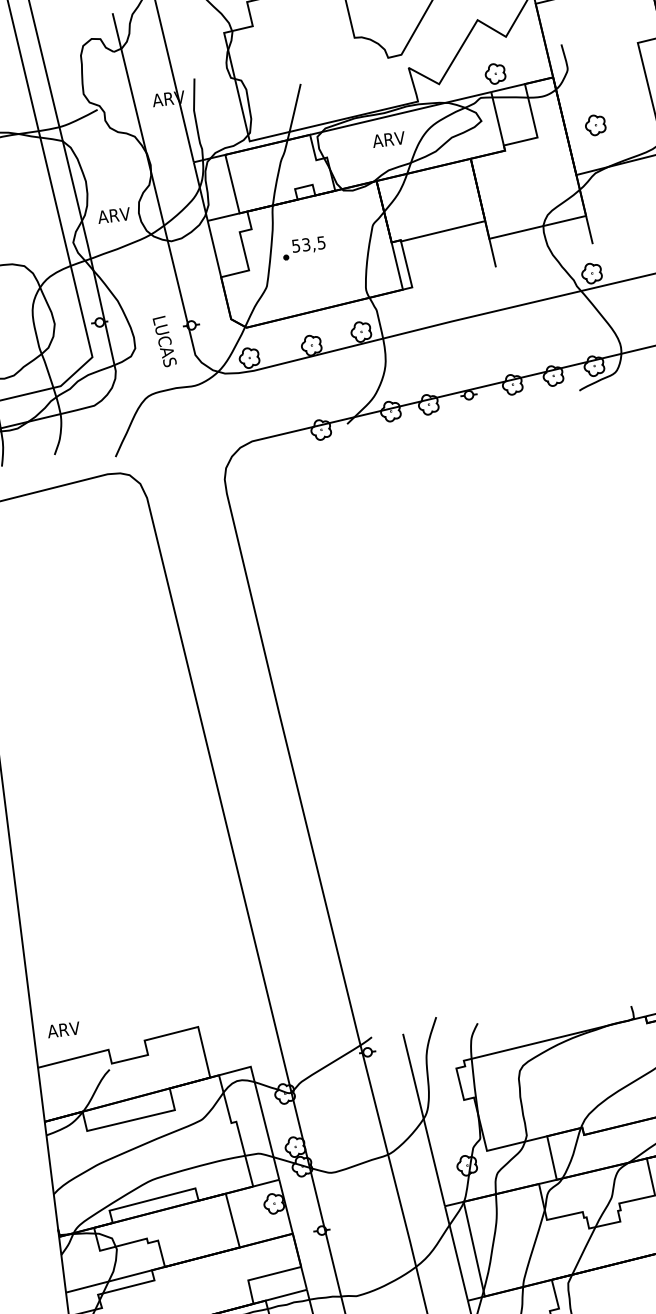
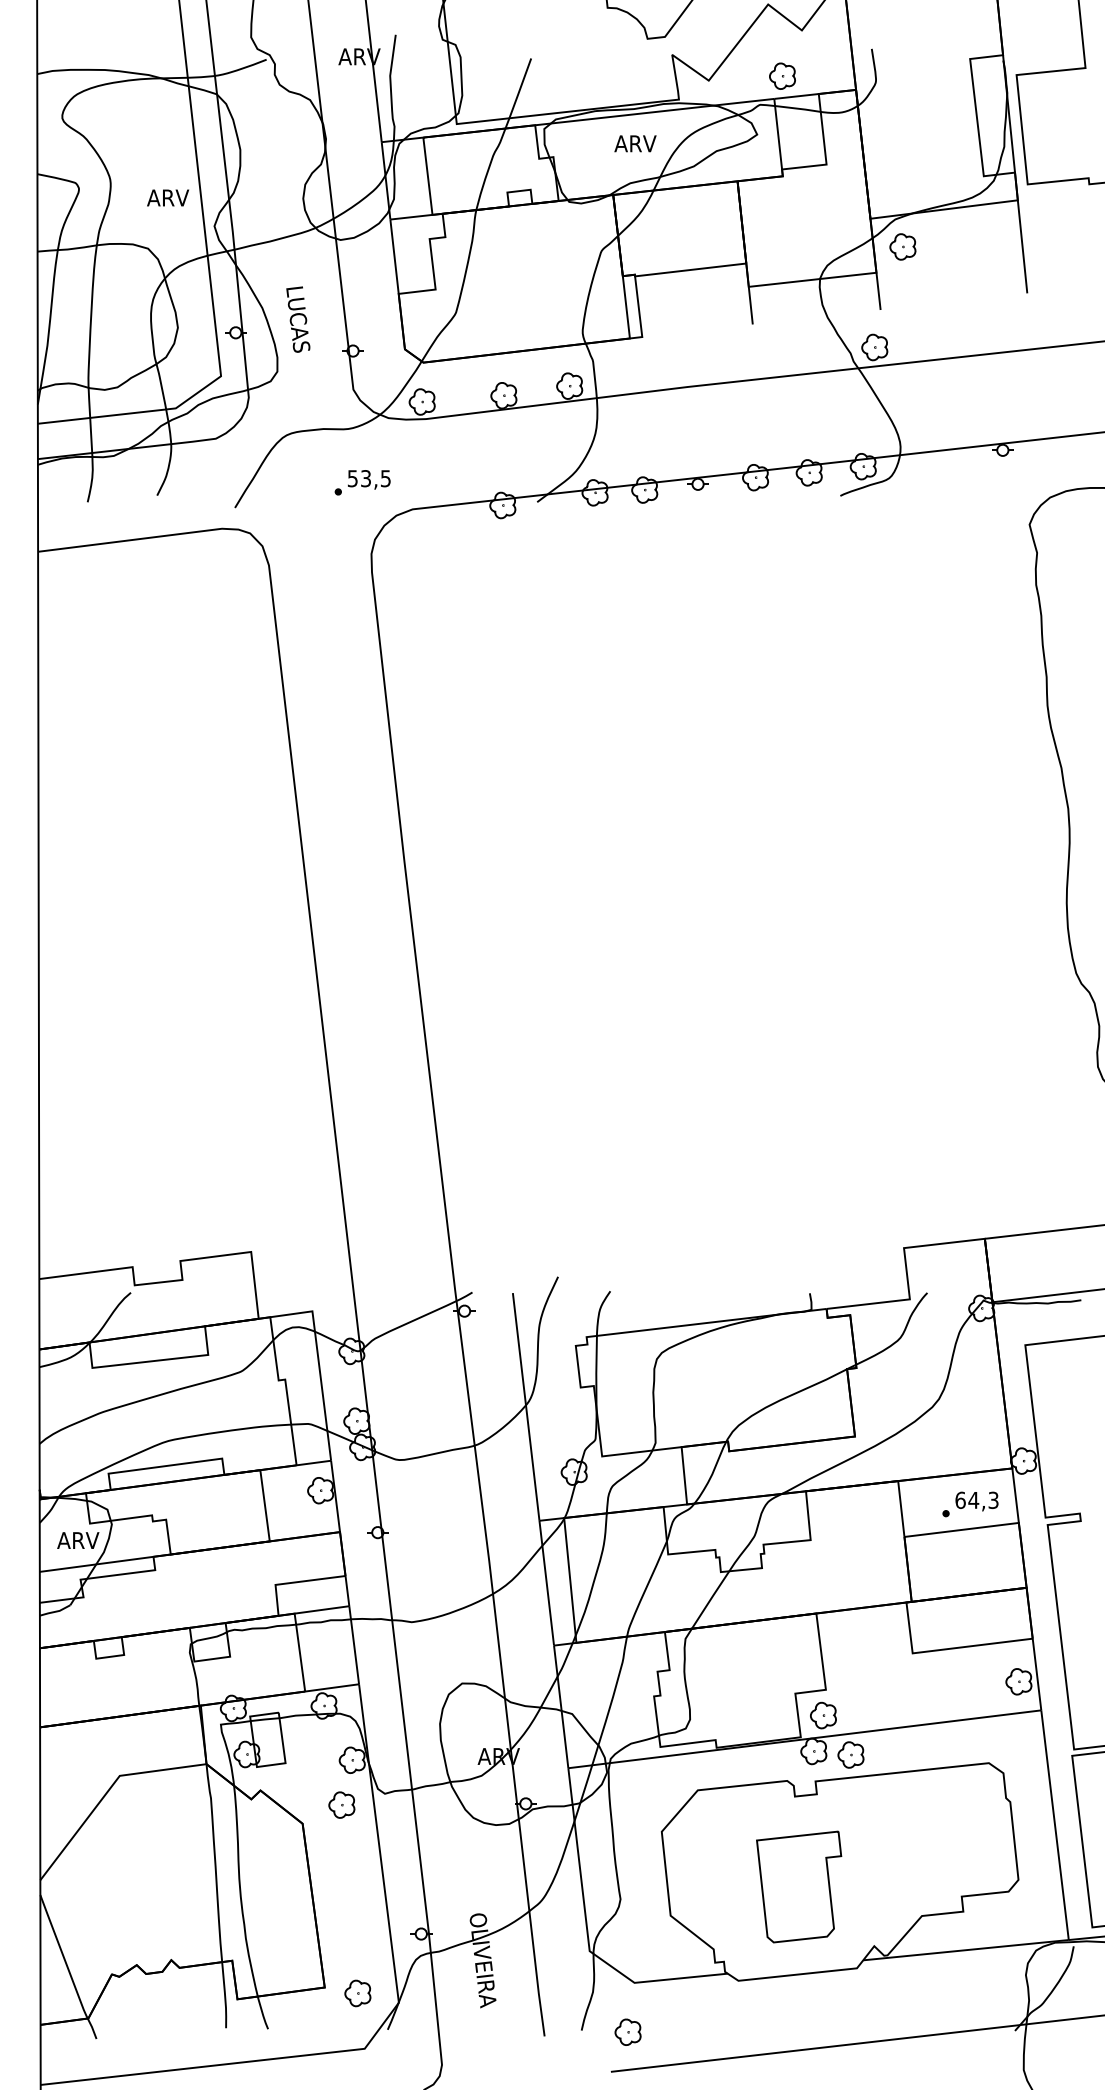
part: (595, 124) -> (902, 246), moved
text: (114, 215) -> (168, 197), moved
part: (303, 248) -> (362, 482), moved
text: (164, 341) -> (298, 319), moved
text: (63, 1029) -> (78, 1540), moved

